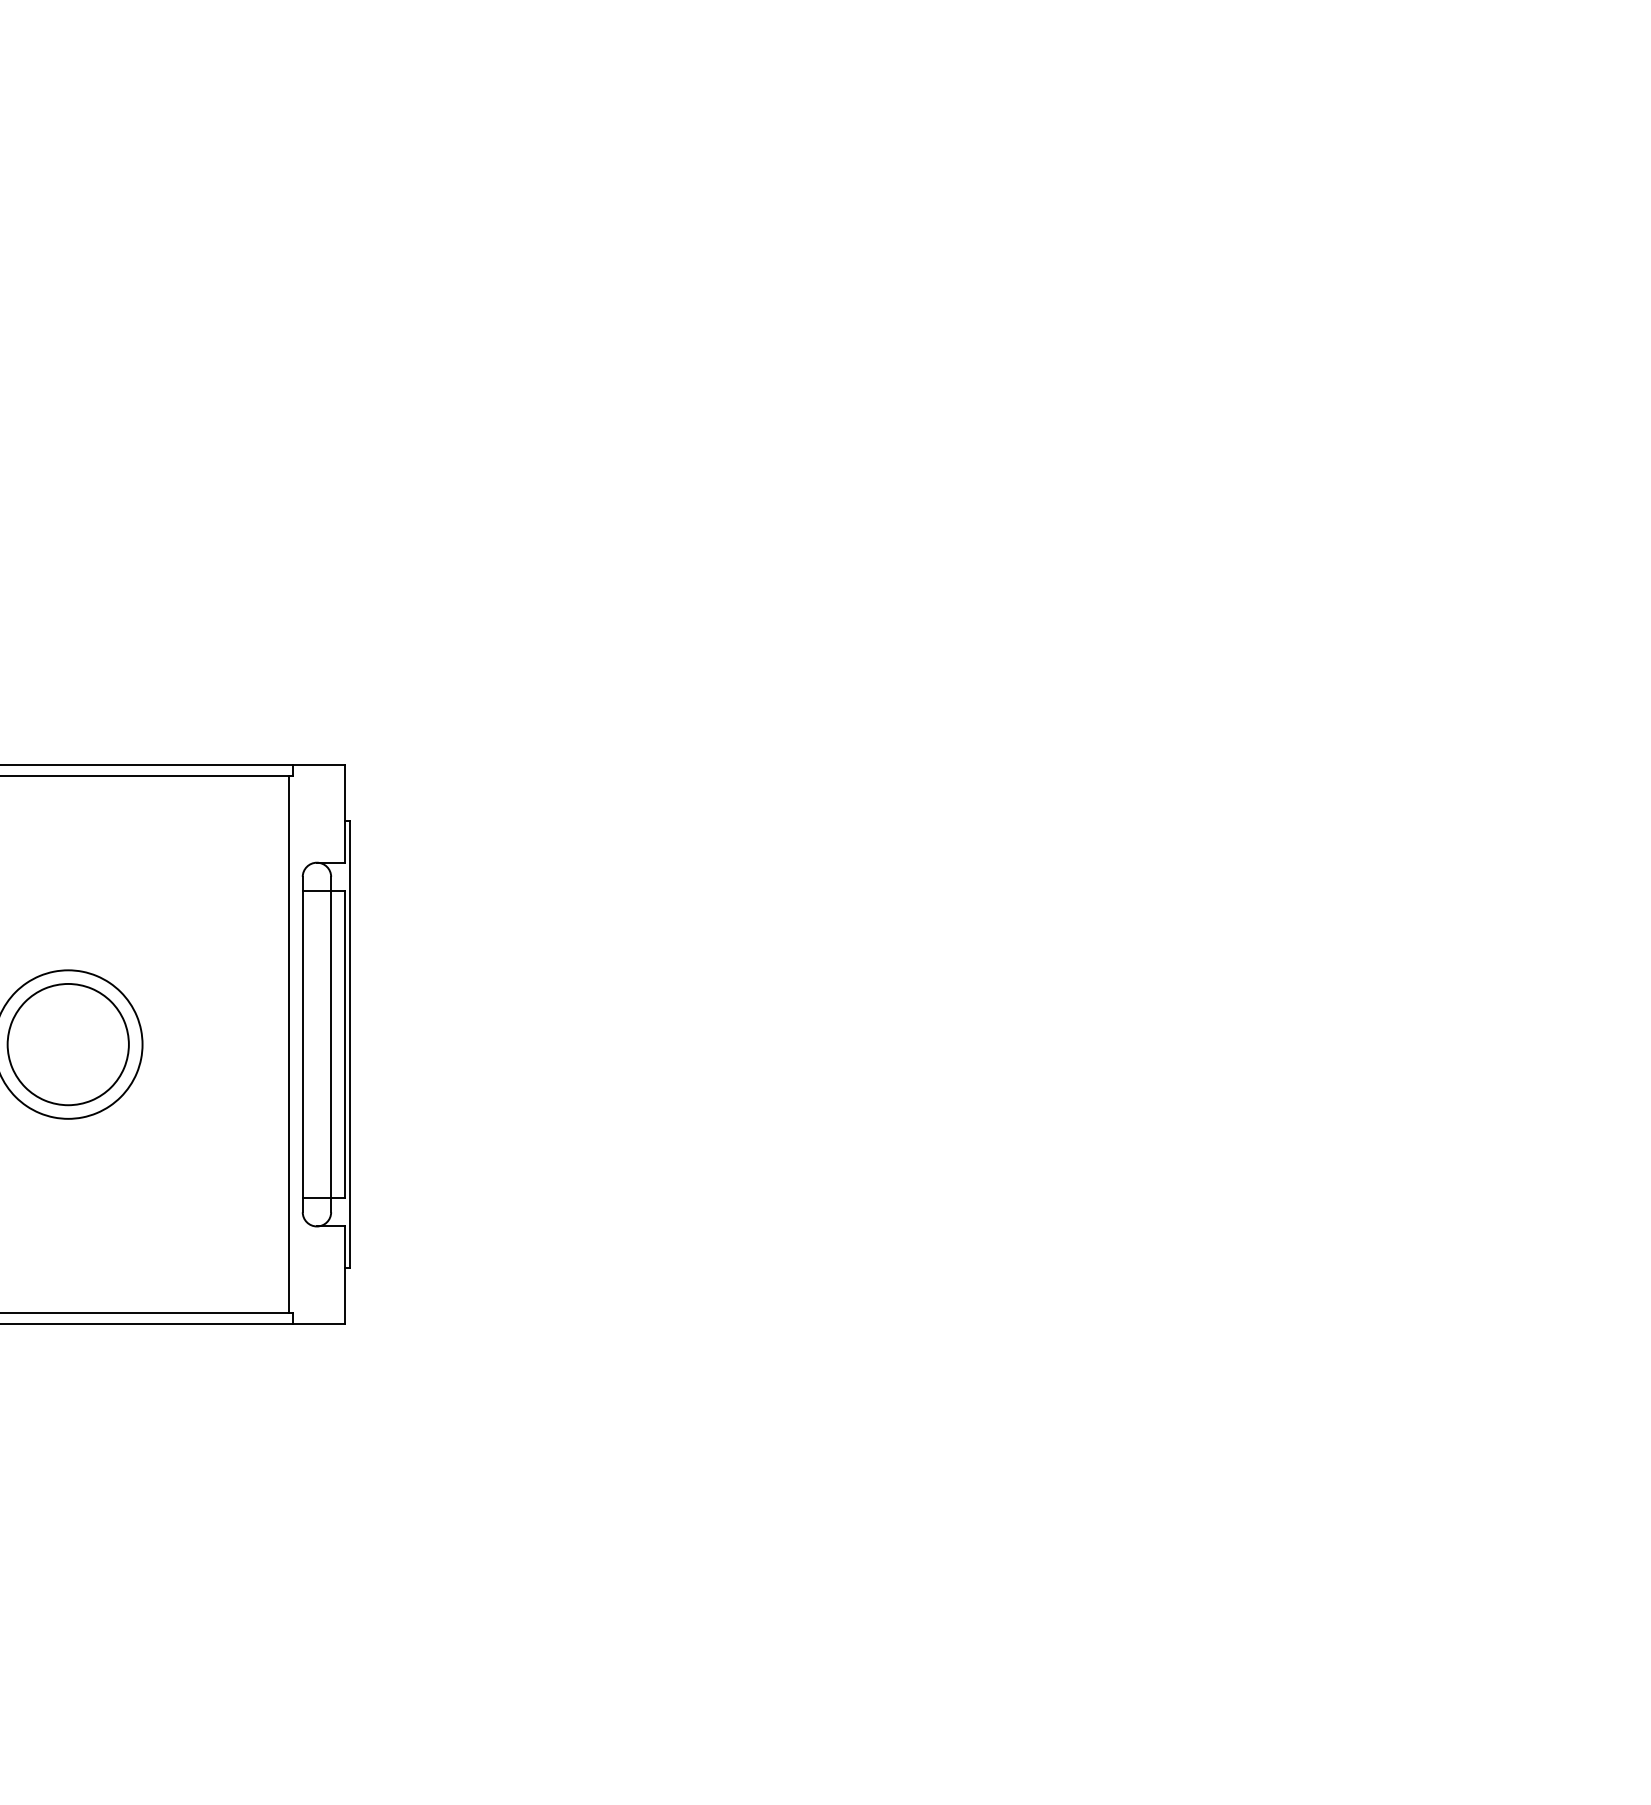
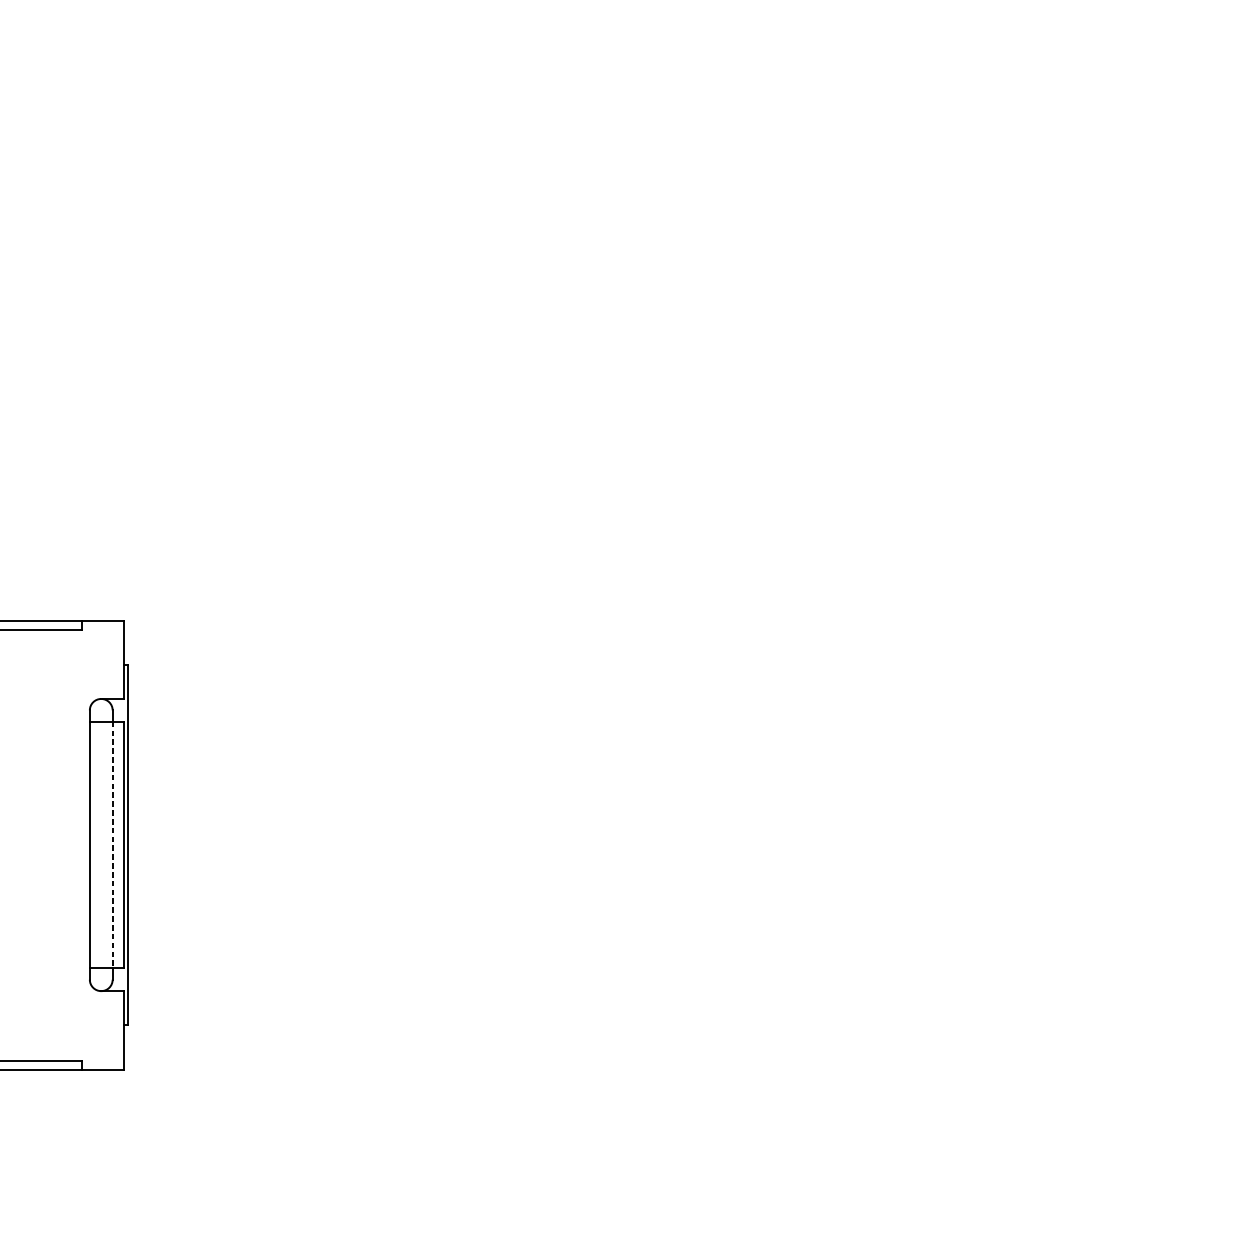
line: (288, 1044) -> (78, 844), removed
line: (331, 1045) -> (112, 845), solid -> dashed

